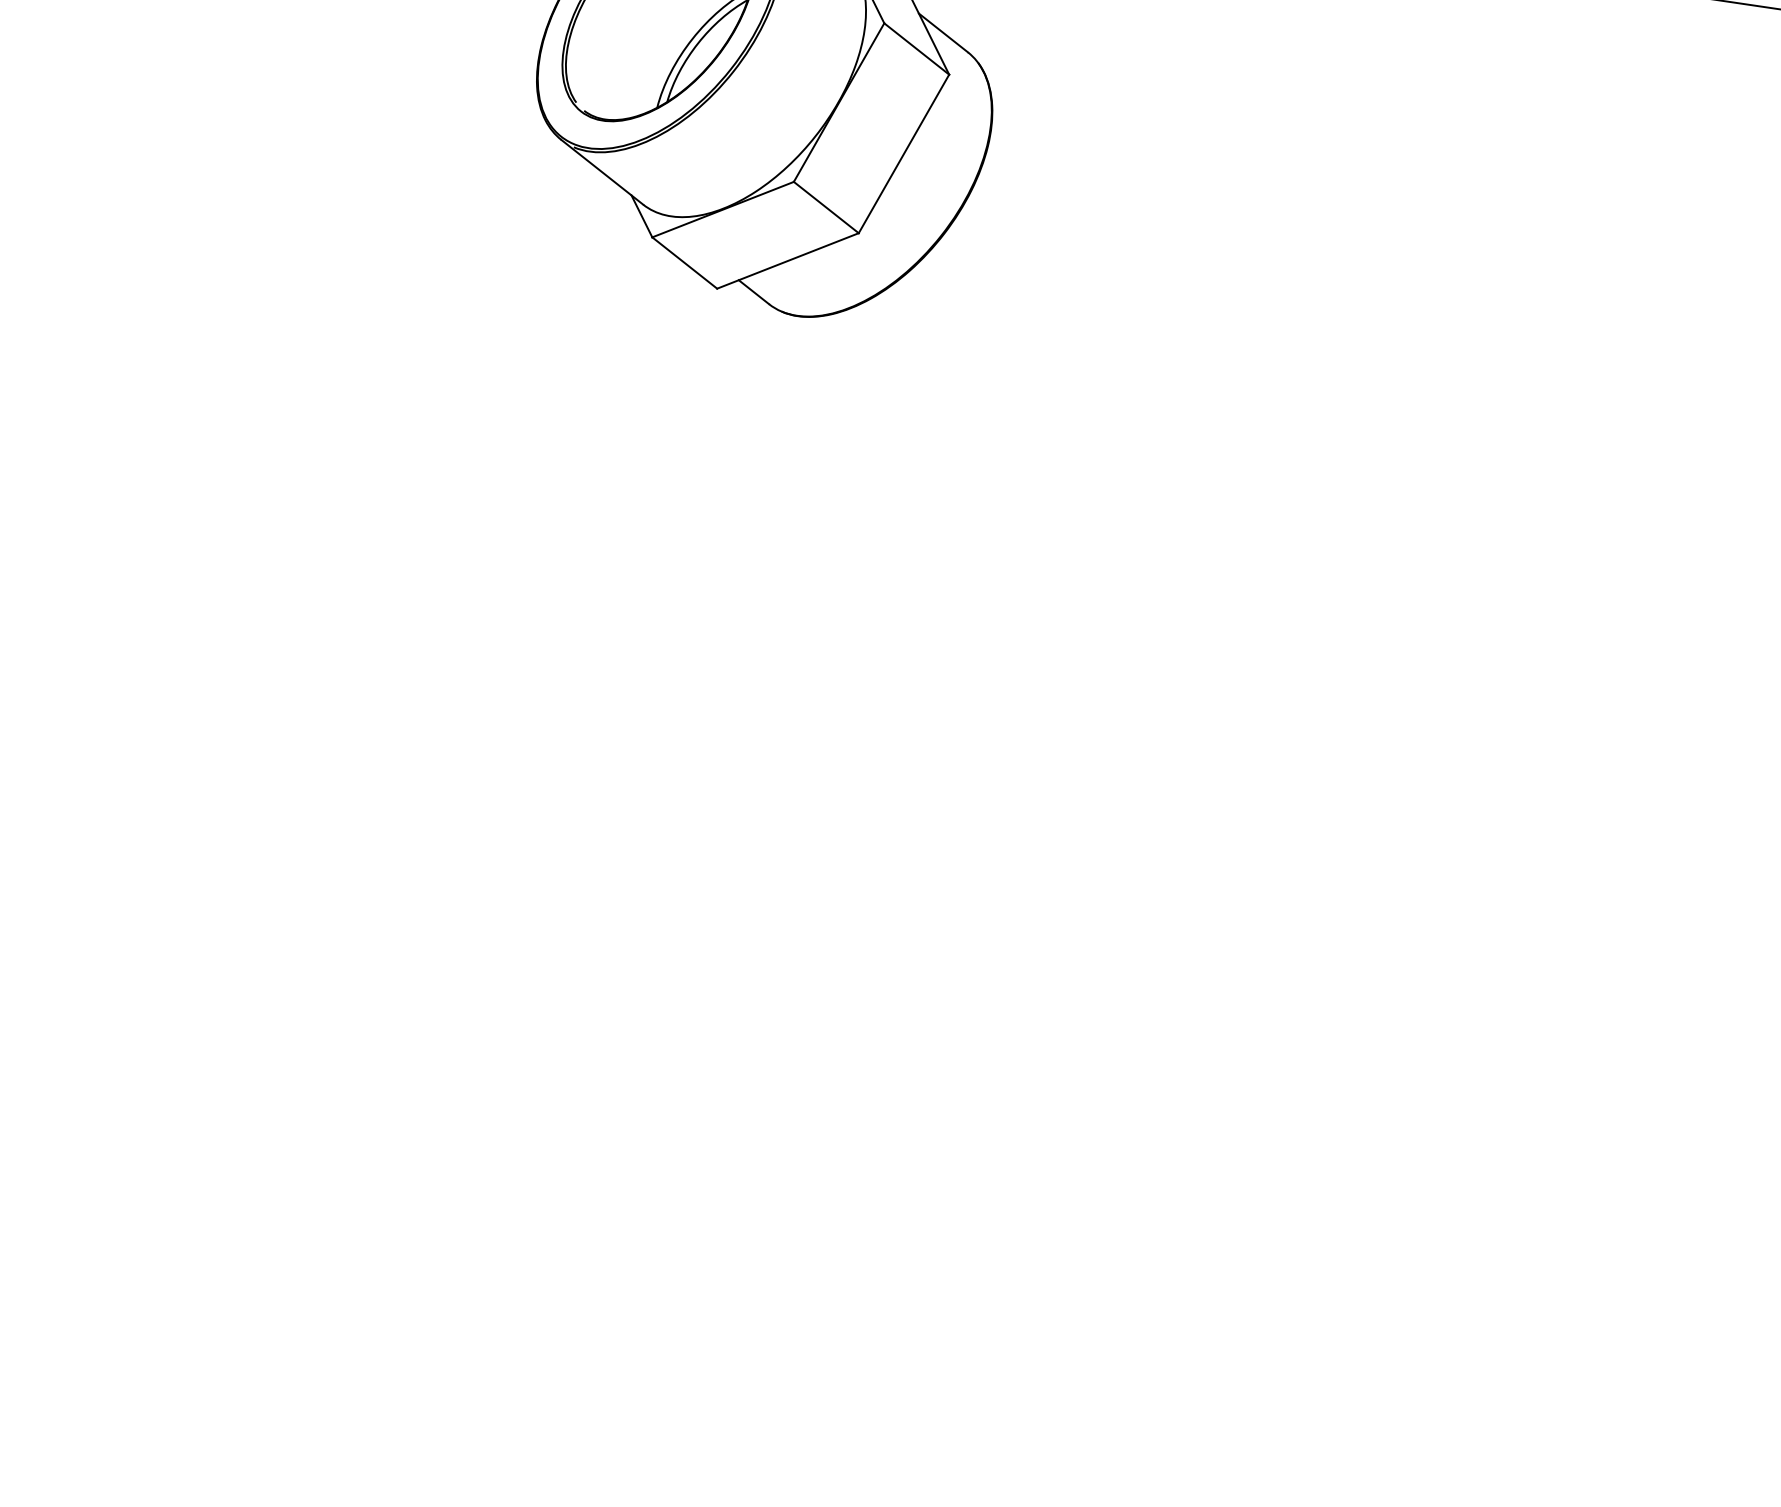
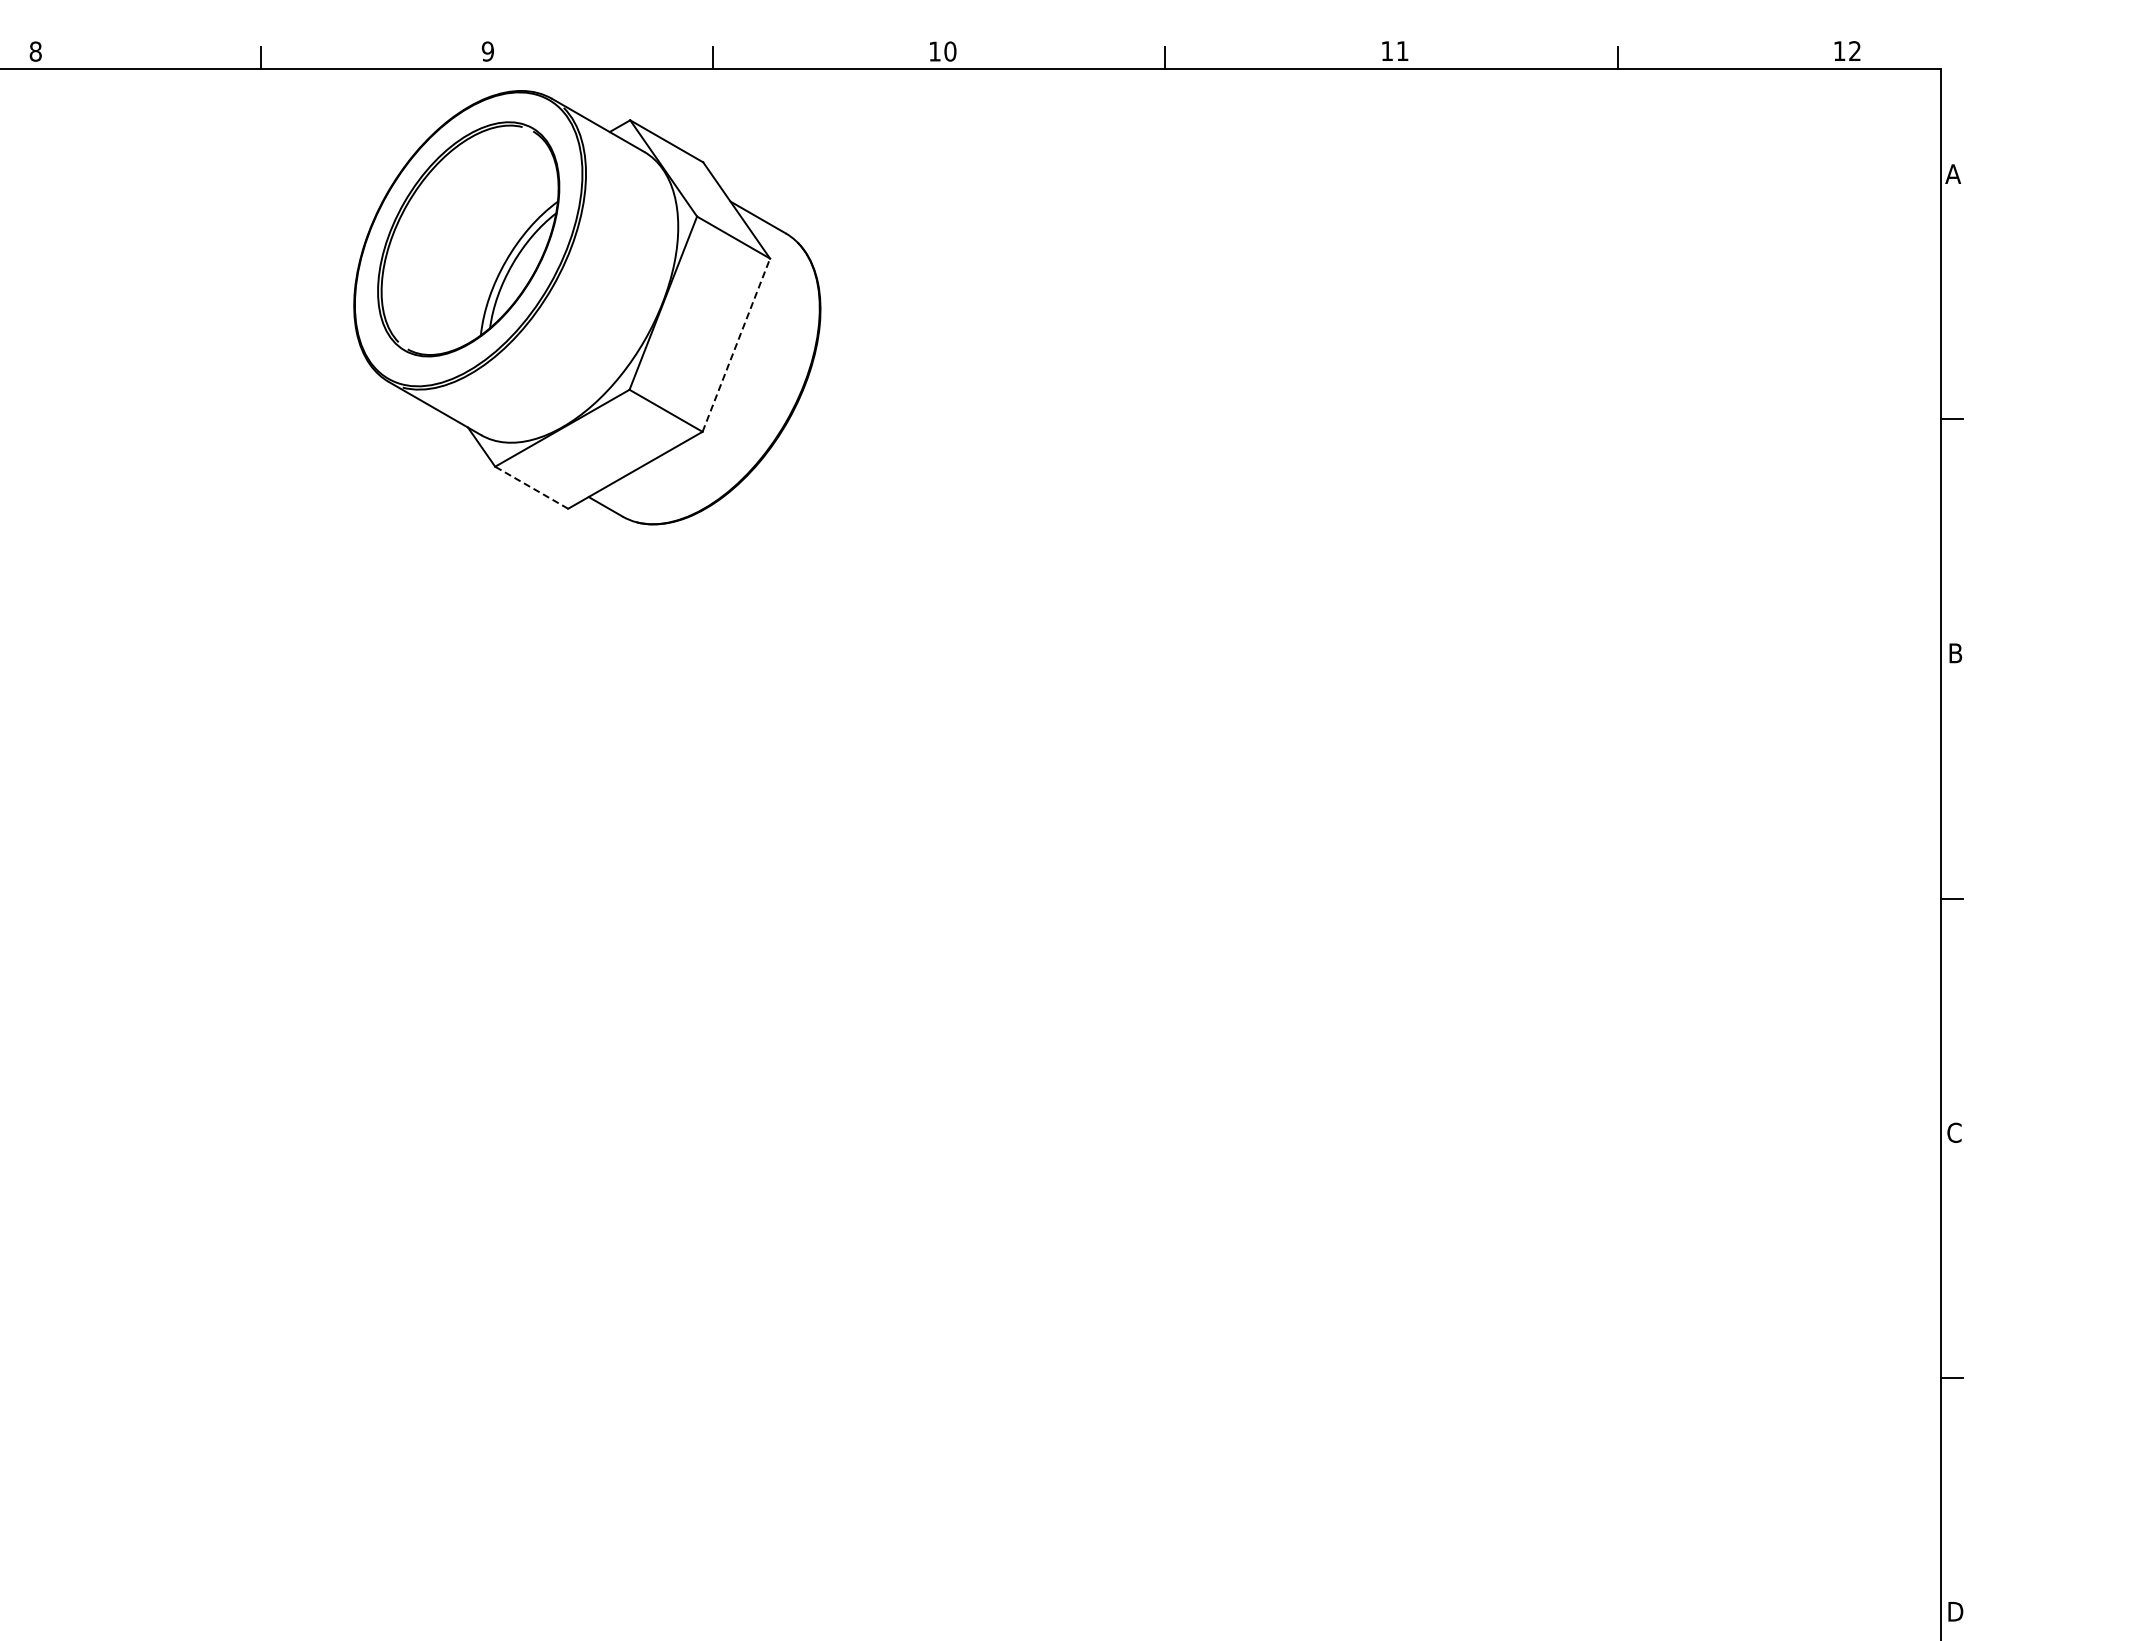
line: (904, 154) -> (736, 345), solid -> dashed
line: (684, 262) -> (531, 487), solid -> dashed

